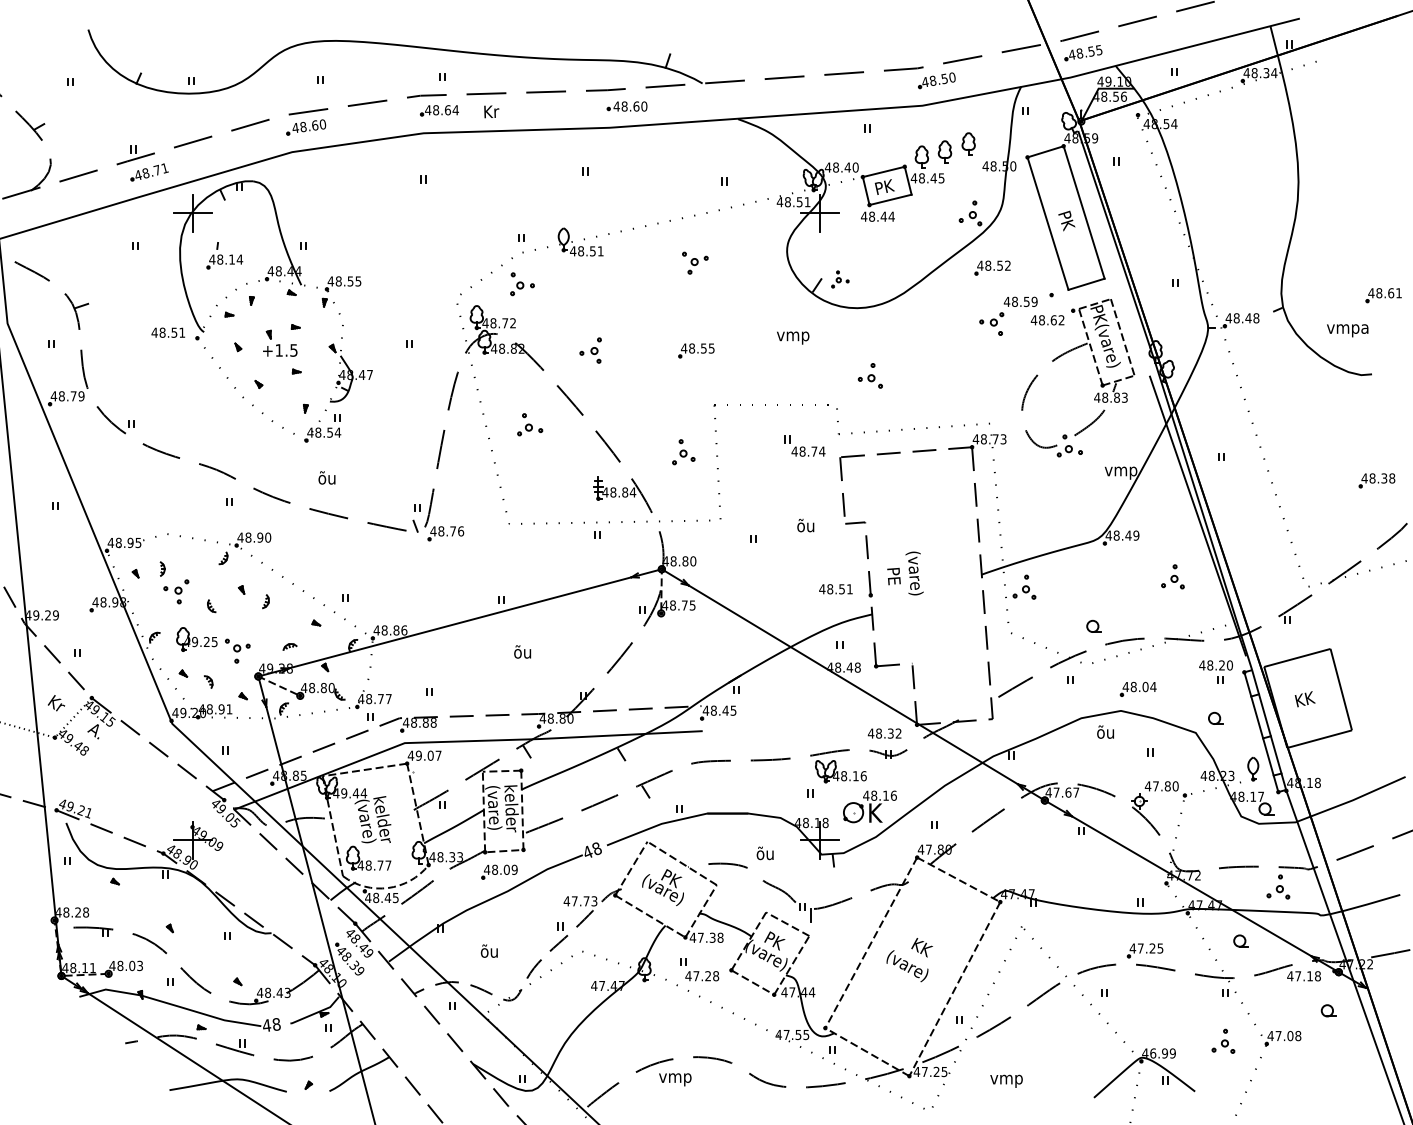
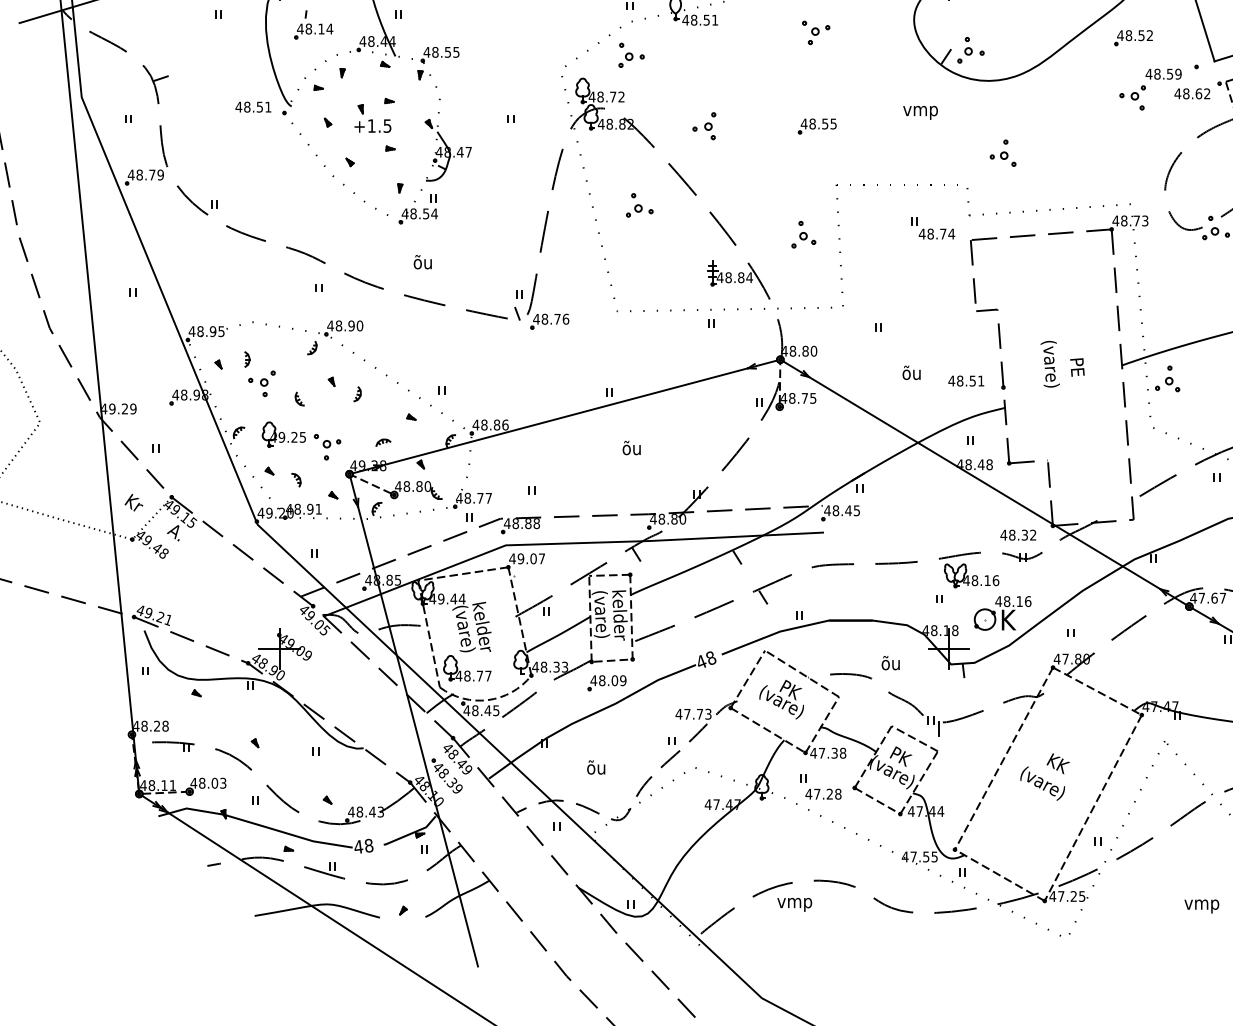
part: (840, 279) -> (971, 50), size x1.43
text: (805, 525) -> (911, 372), moved
text: (893, 576) -> (1076, 367), moved
text: (1006, 1080) -> (1201, 905), moved

